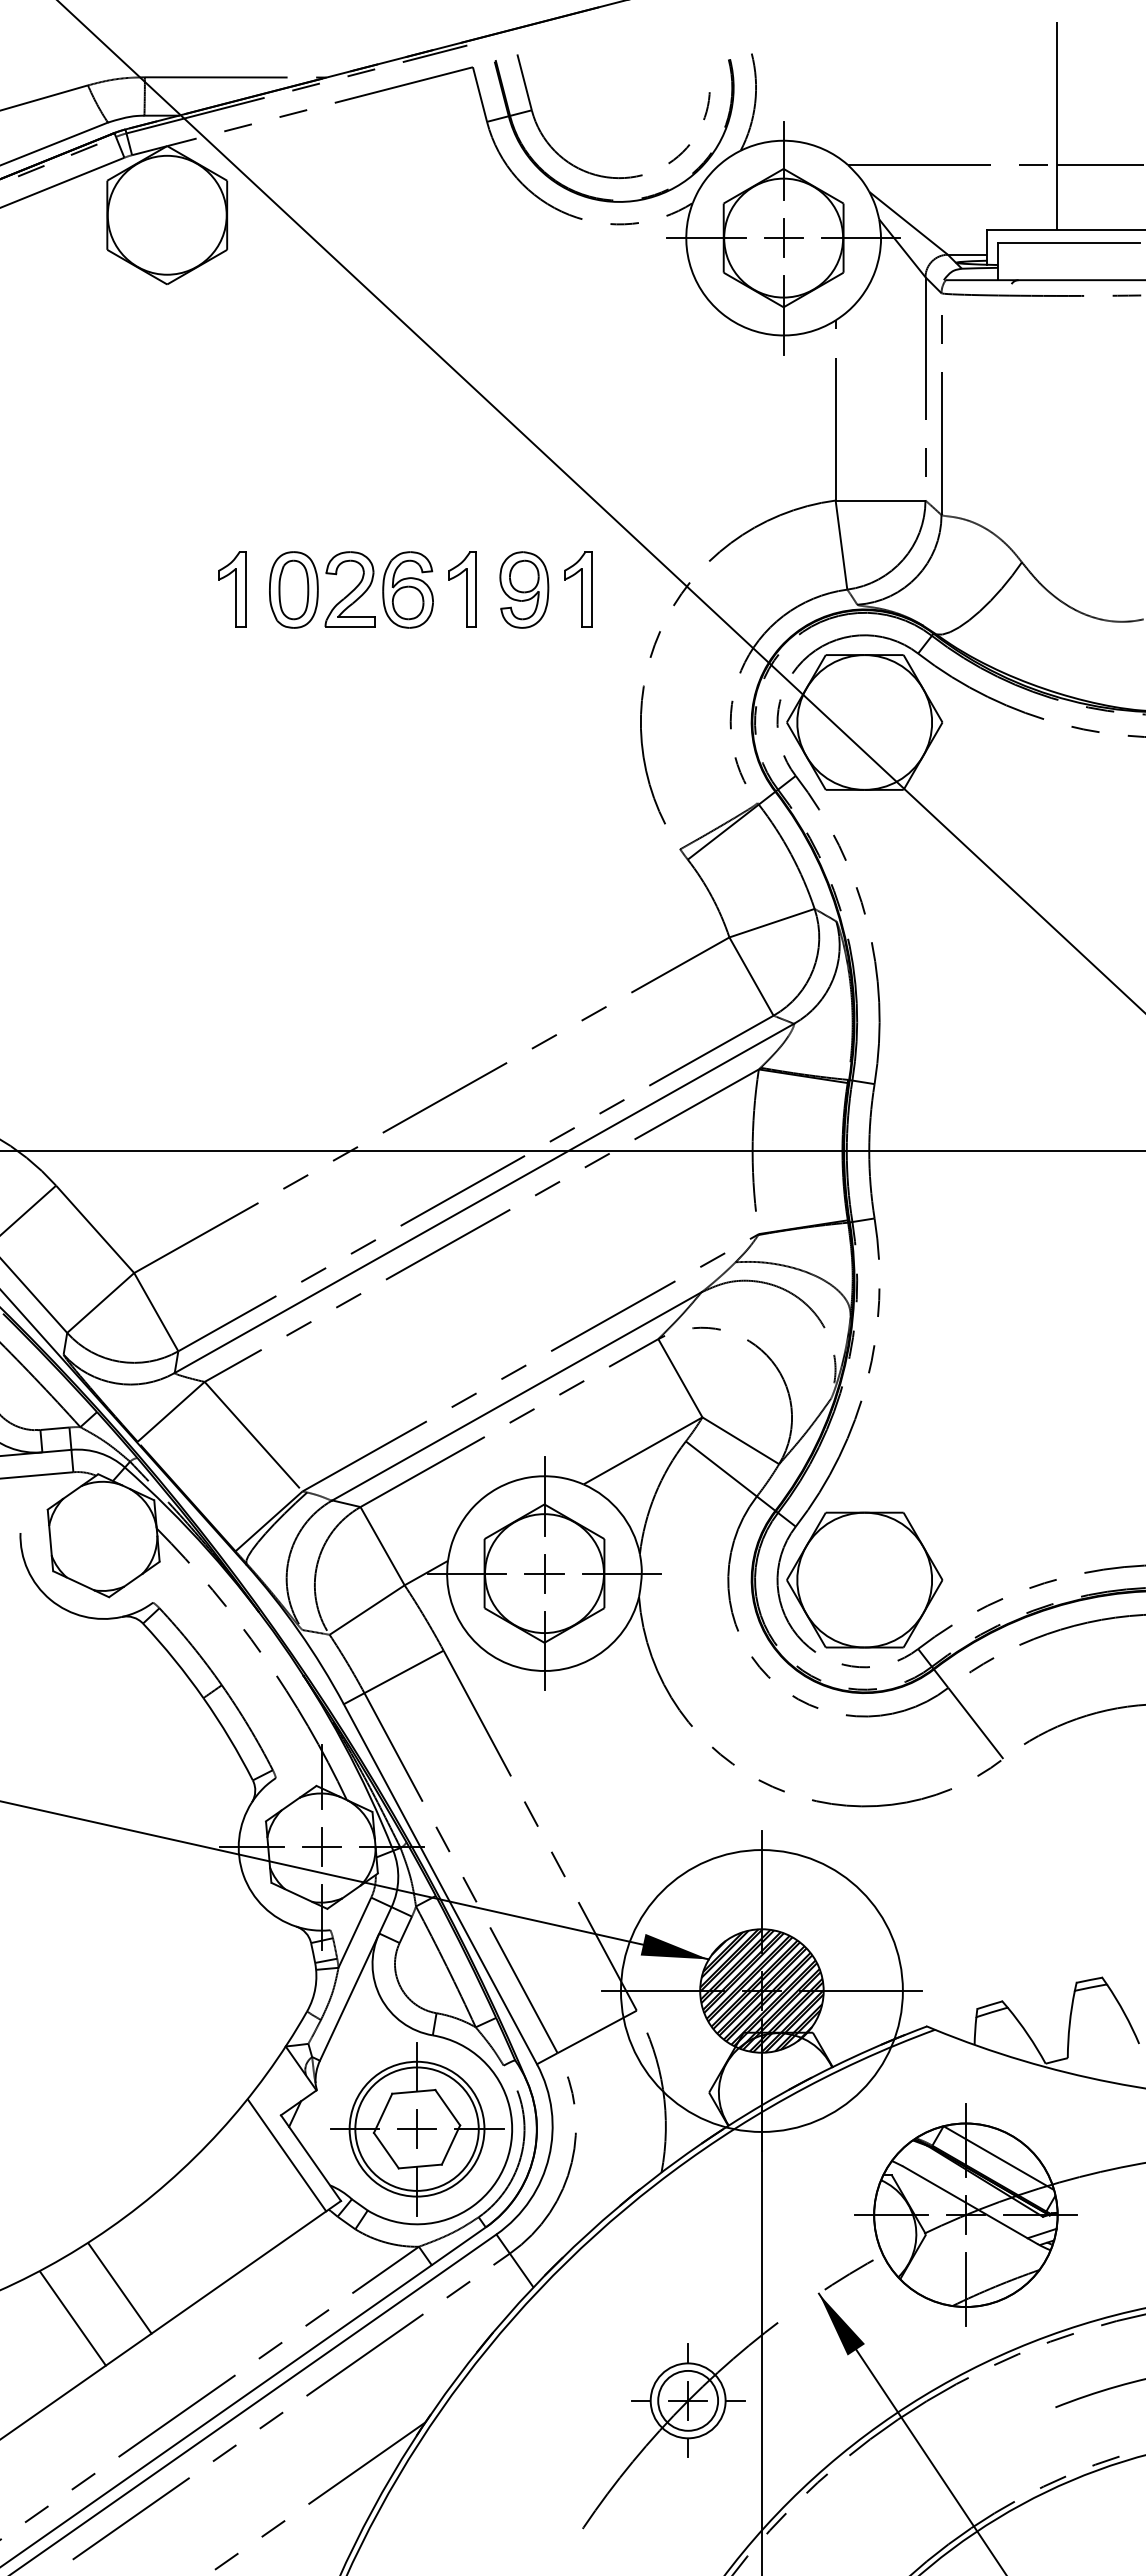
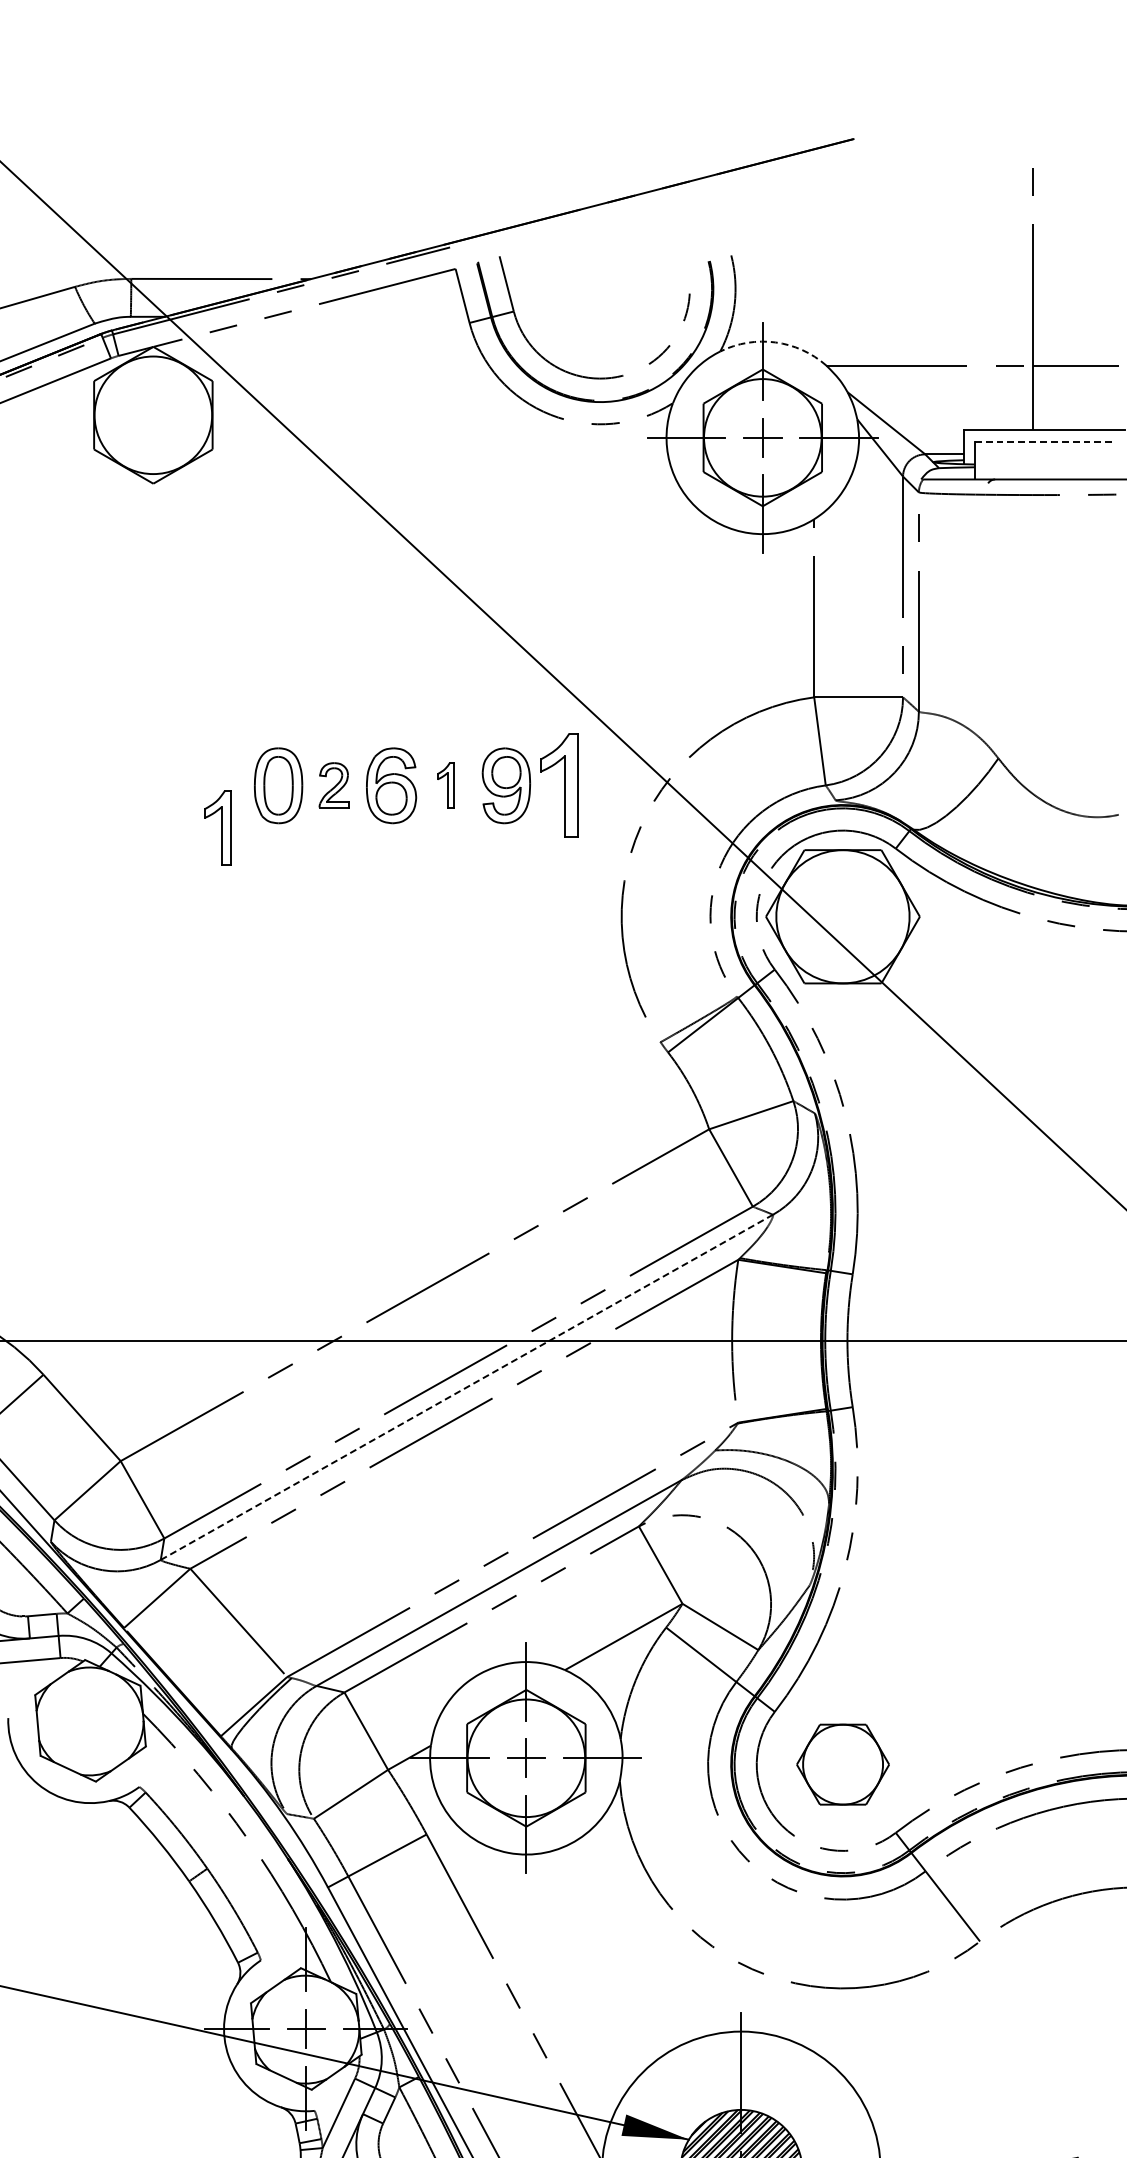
arc: (796, 141) -> (775, 342), solid -> dashed
line: (1068, 242) -> (1044, 442), solid -> dashed
part: (232, 589) -> (217, 827), moved
part: (349, 589) -> (333, 785), size x0.6
part: (462, 589) -> (445, 785), size x0.6
part: (578, 589) -> (559, 785), size x1.4
line: (484, 1198) -> (467, 1387), solid -> dashed
part: (864, 1579) -> (842, 1764), size x0.6

